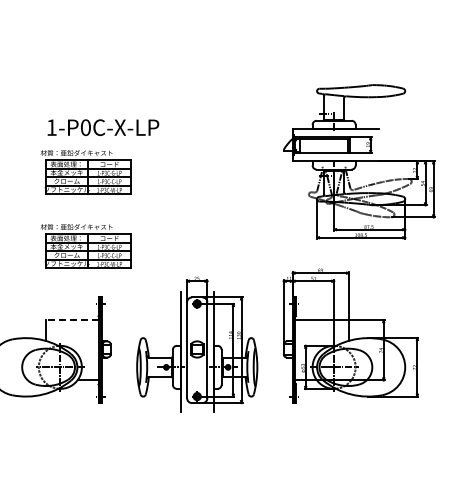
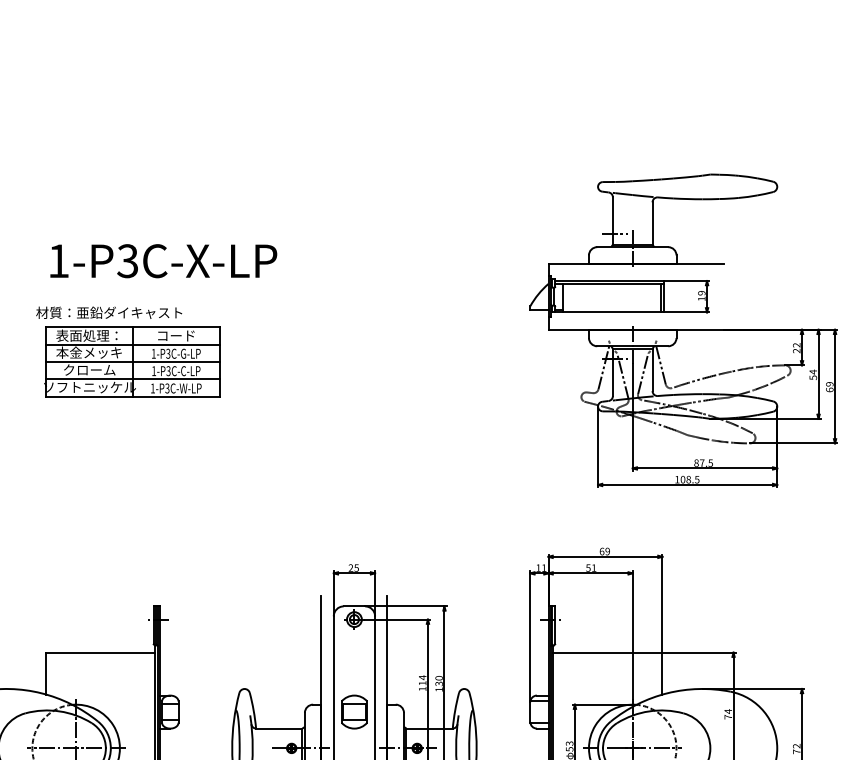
text: (85, 127) -> (127, 260), 1-P0C-X-LP -> 1-P3C-X-LP
part: (85, 246) -> (127, 502), removed
line: (72, 320) -> (100, 653), dashed -> solid

